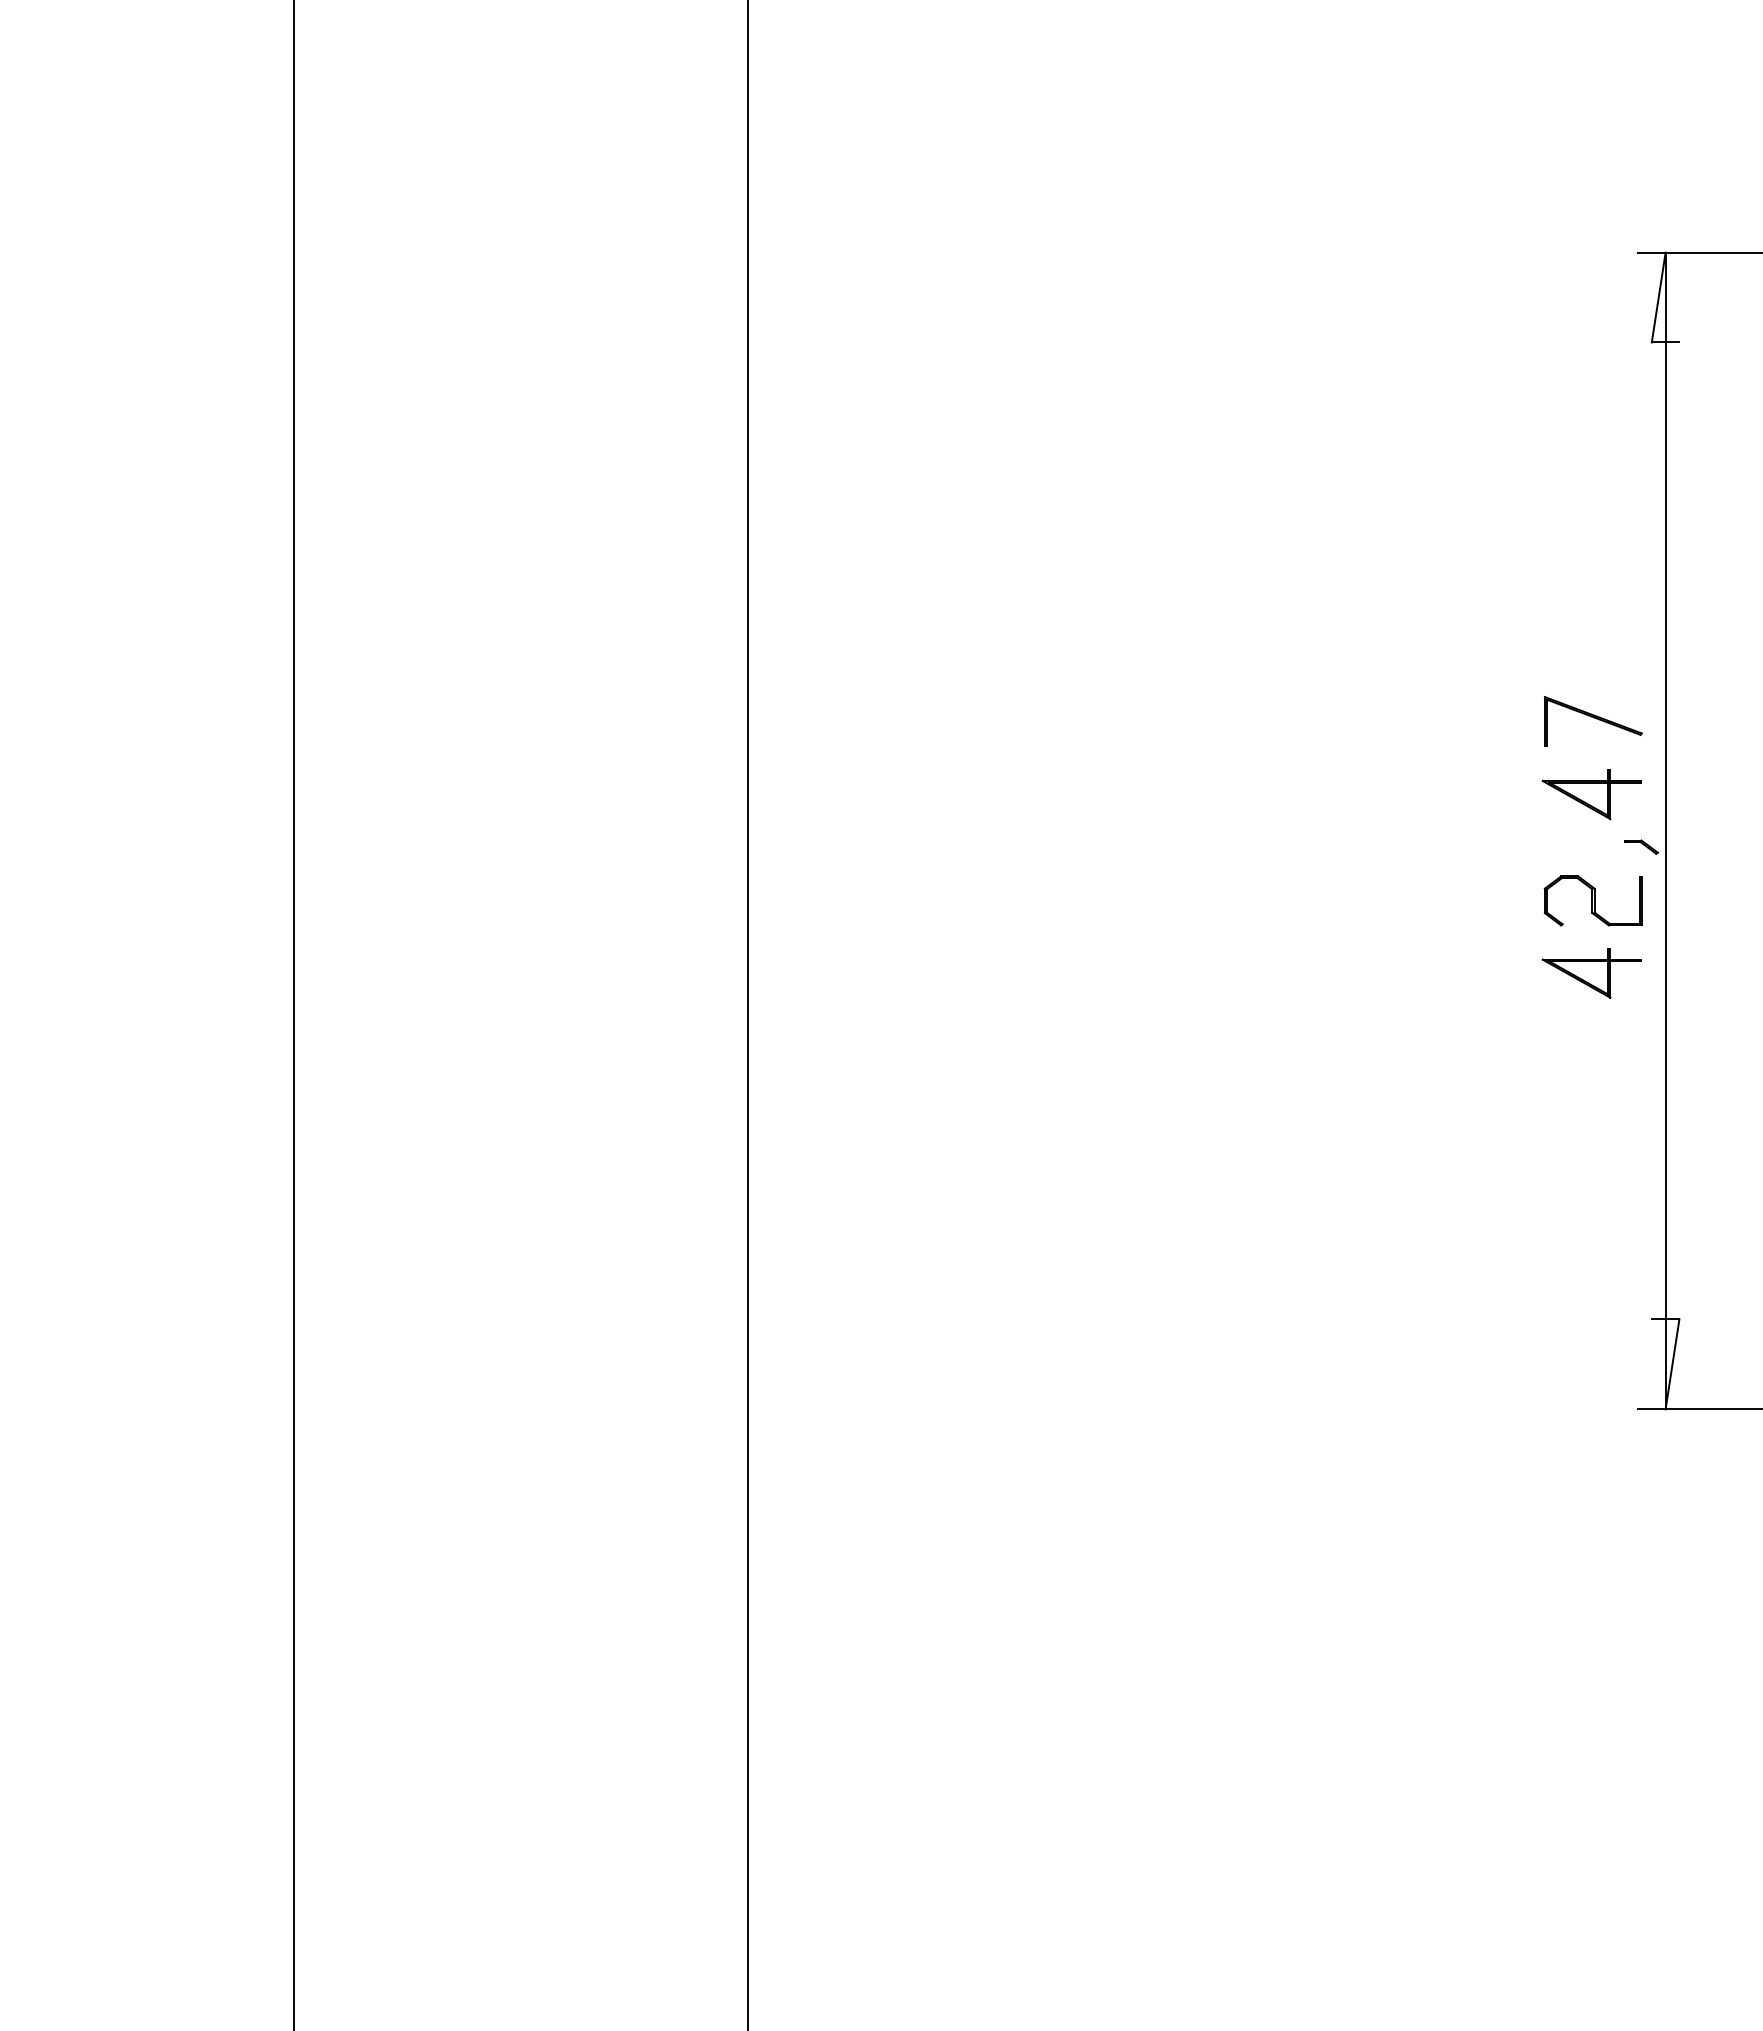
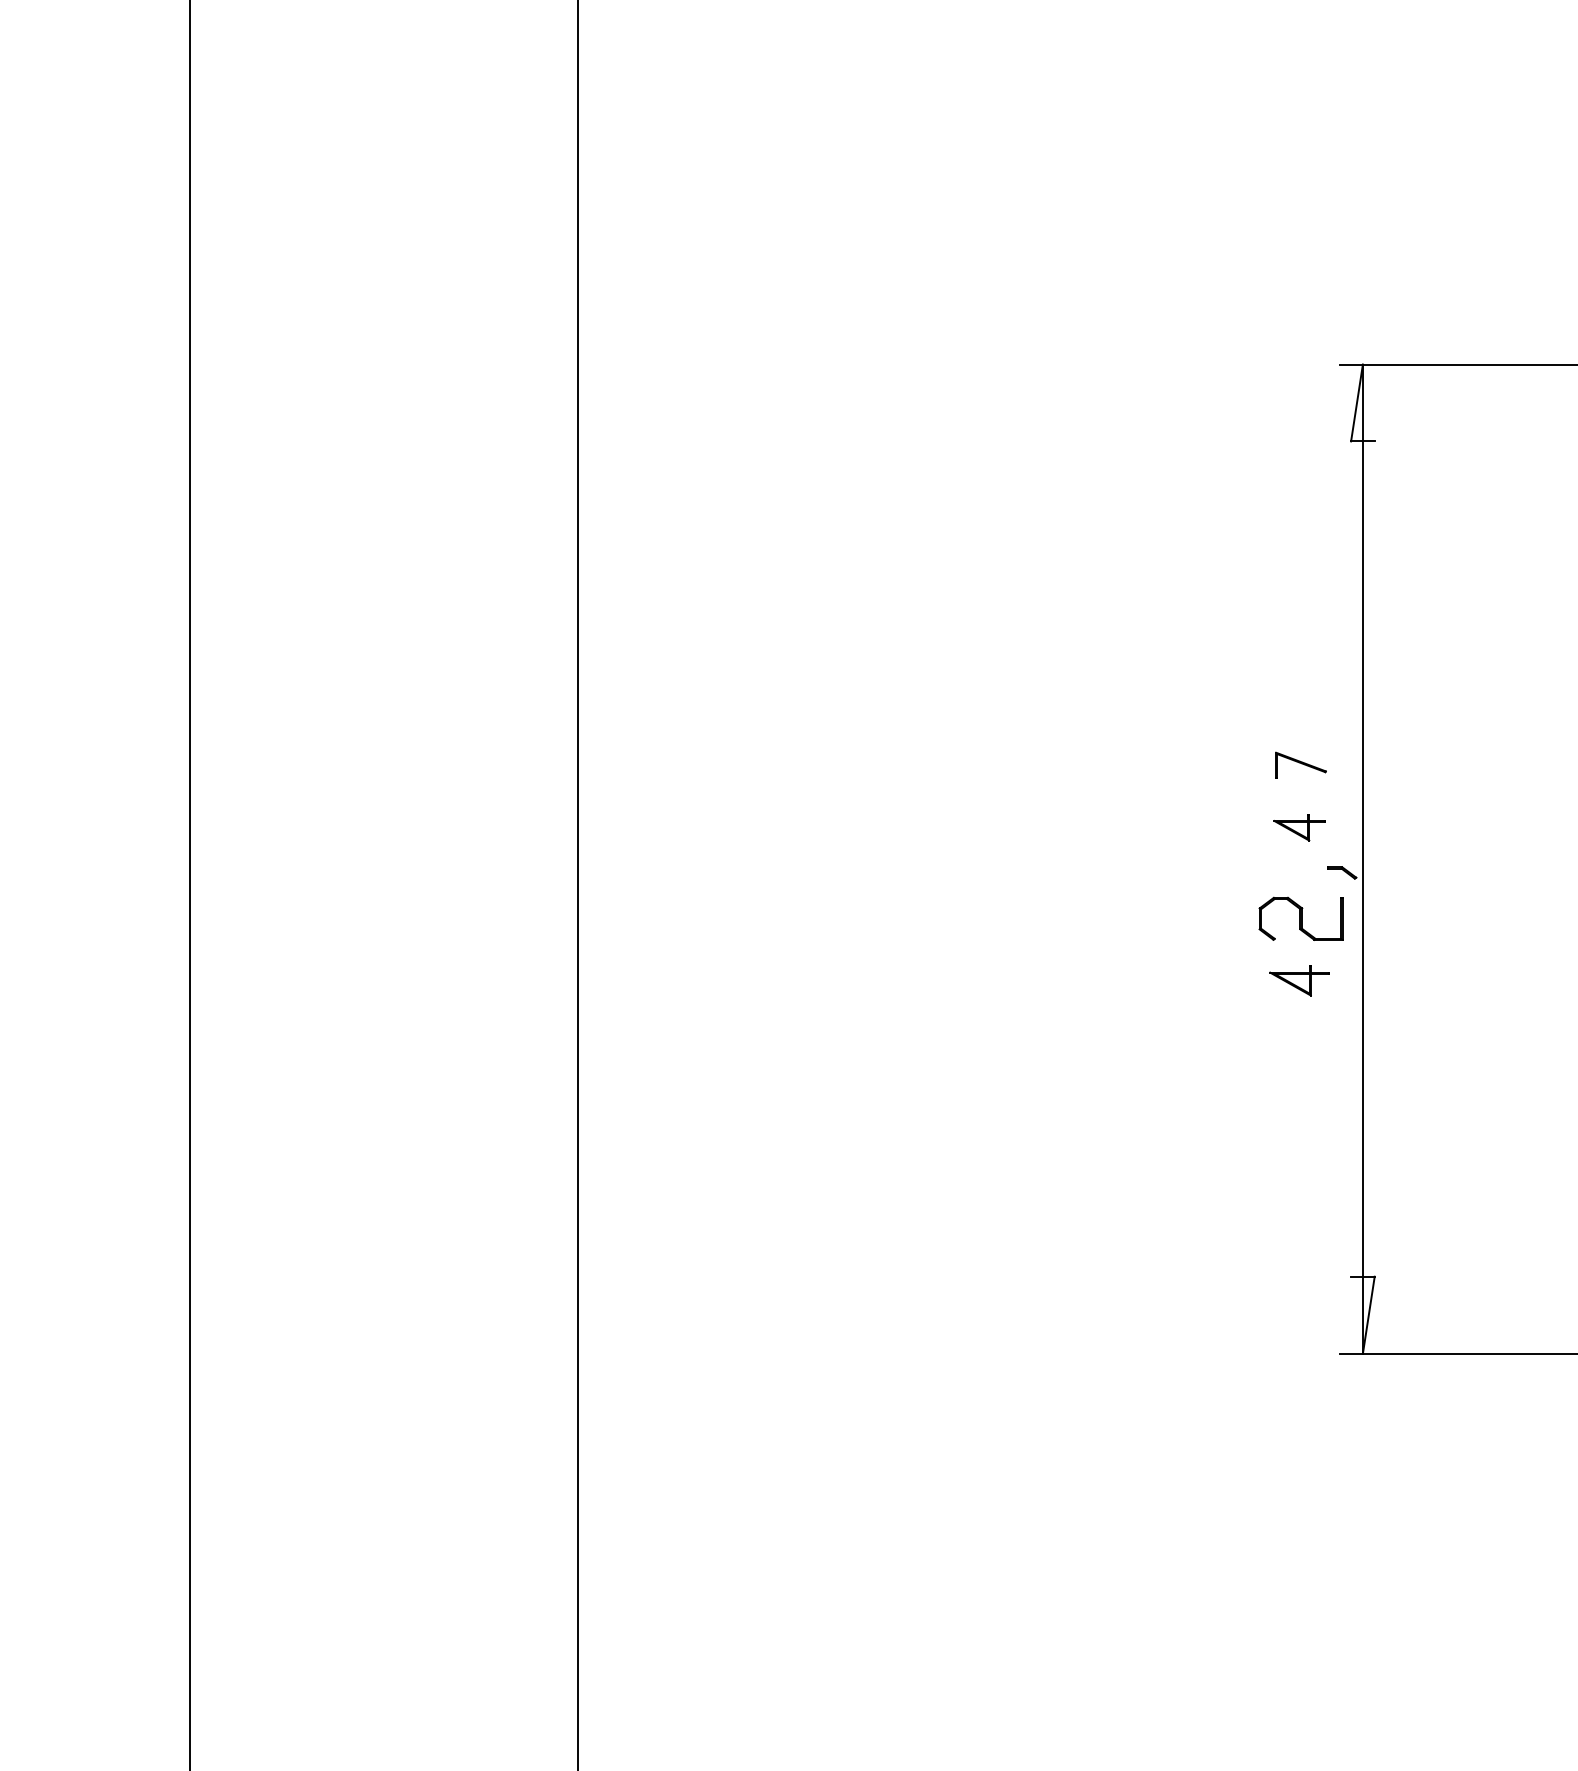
part: (1592, 720) -> (1300, 764), size x0.6
part: (1591, 794) -> (1299, 827), size x0.6
part: (1591, 972) -> (1299, 980), size x0.7

